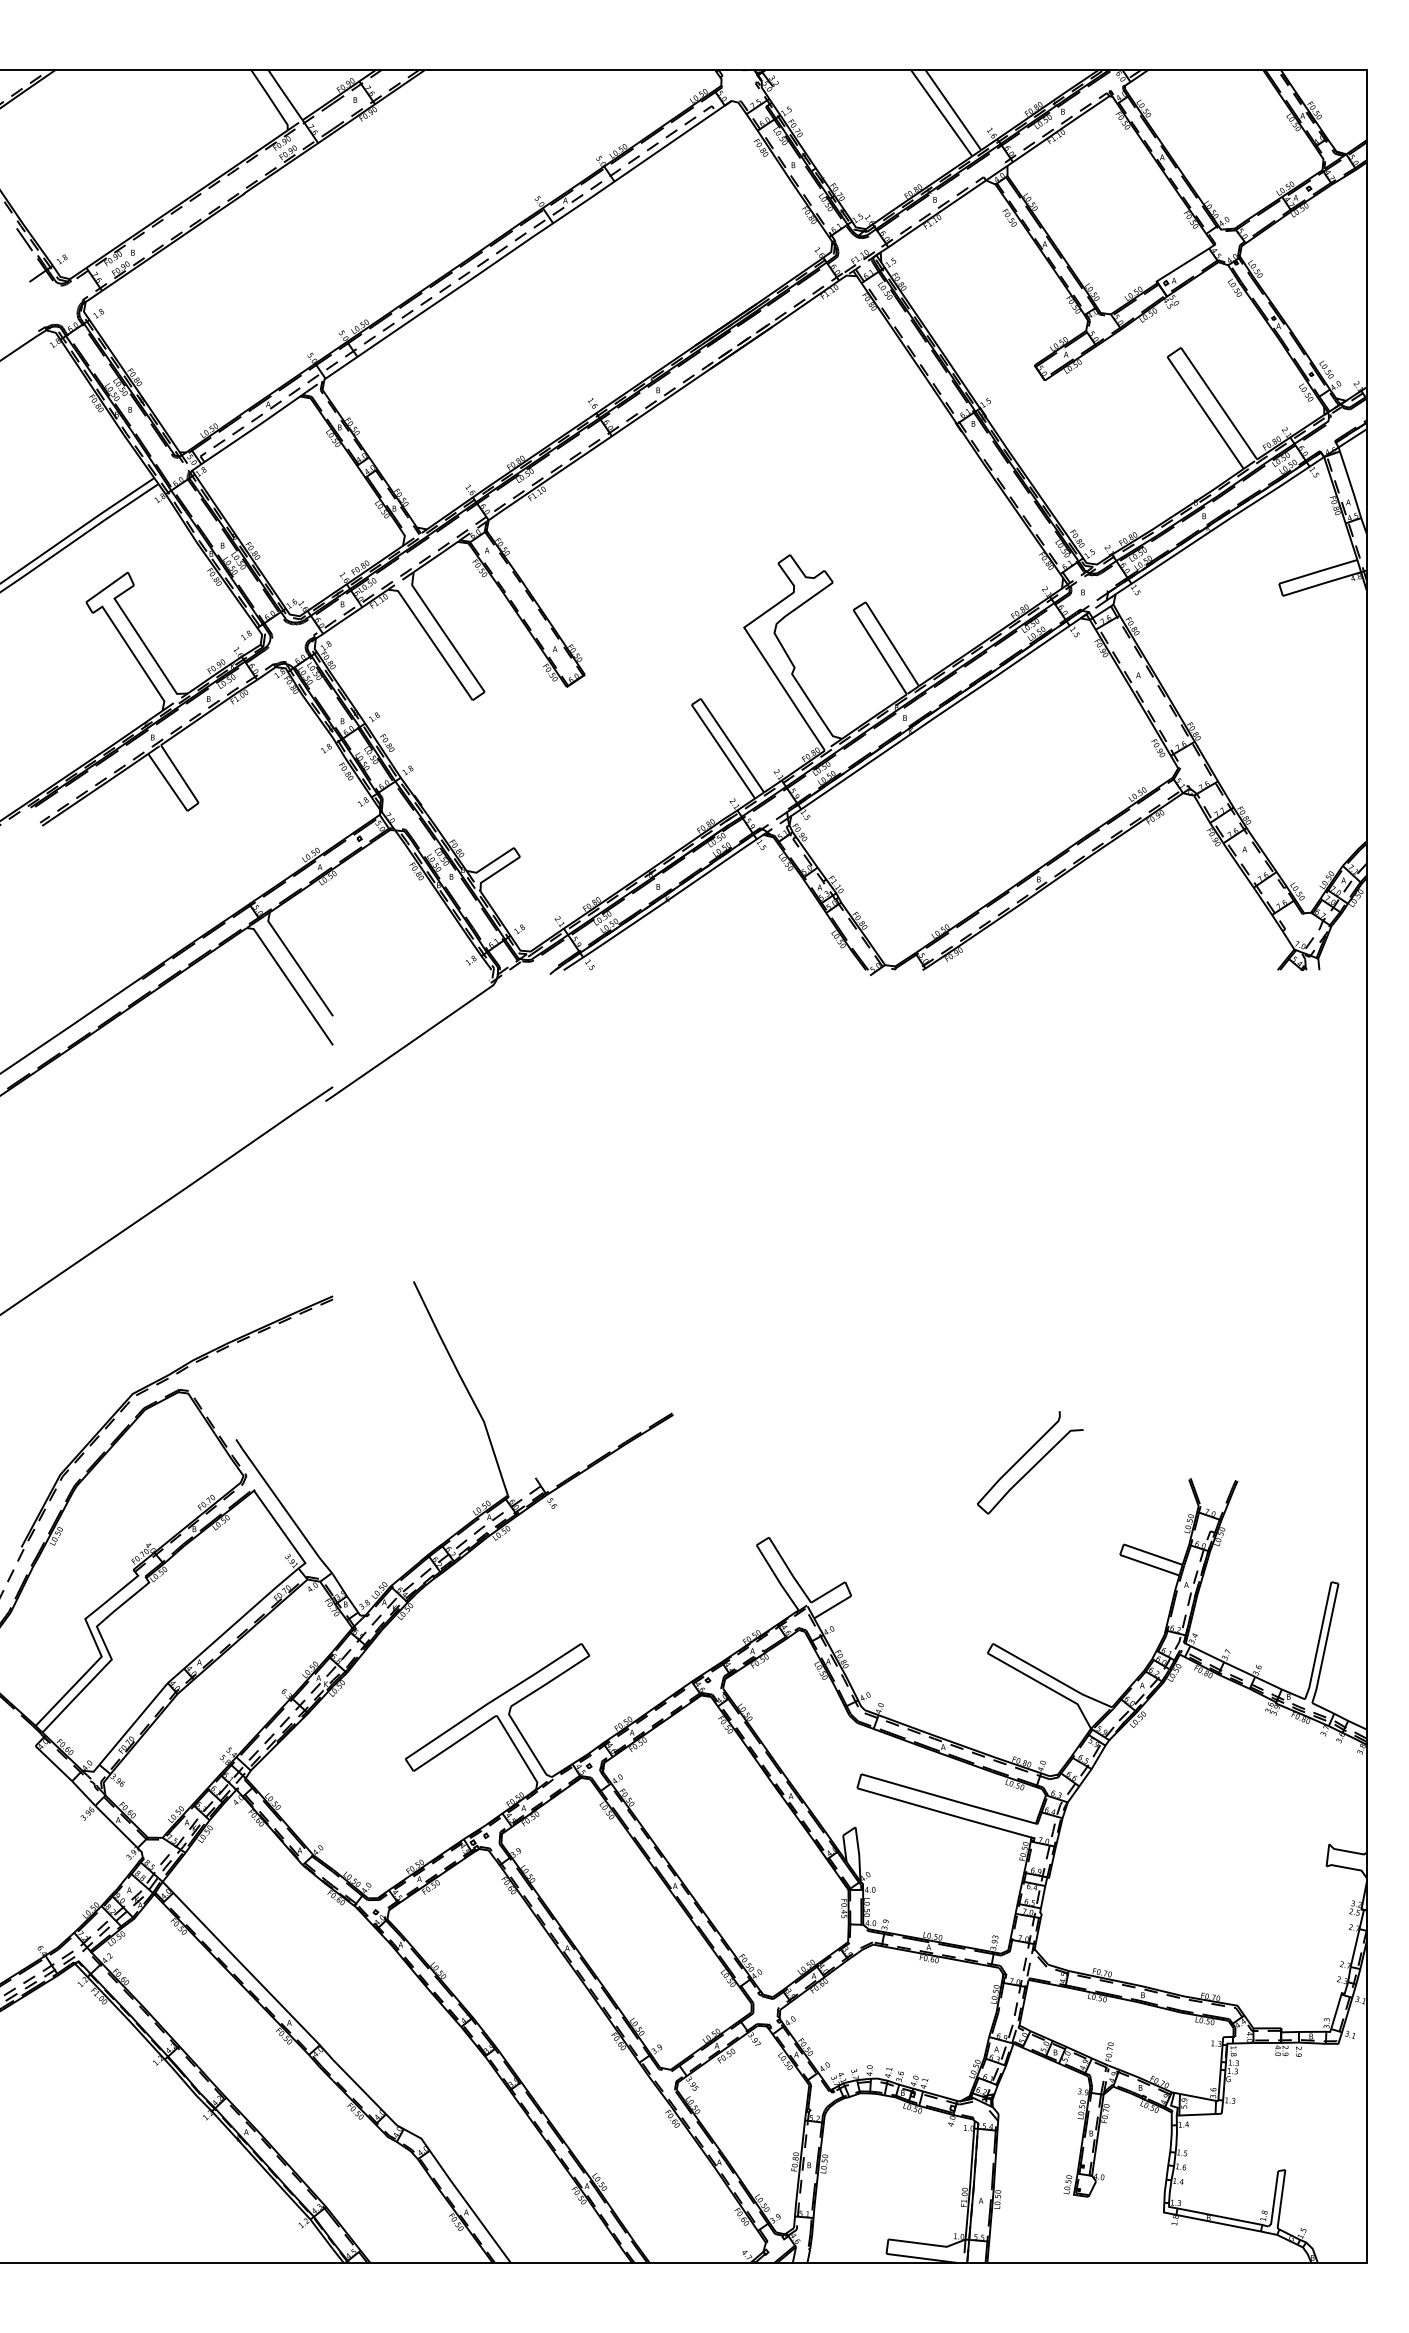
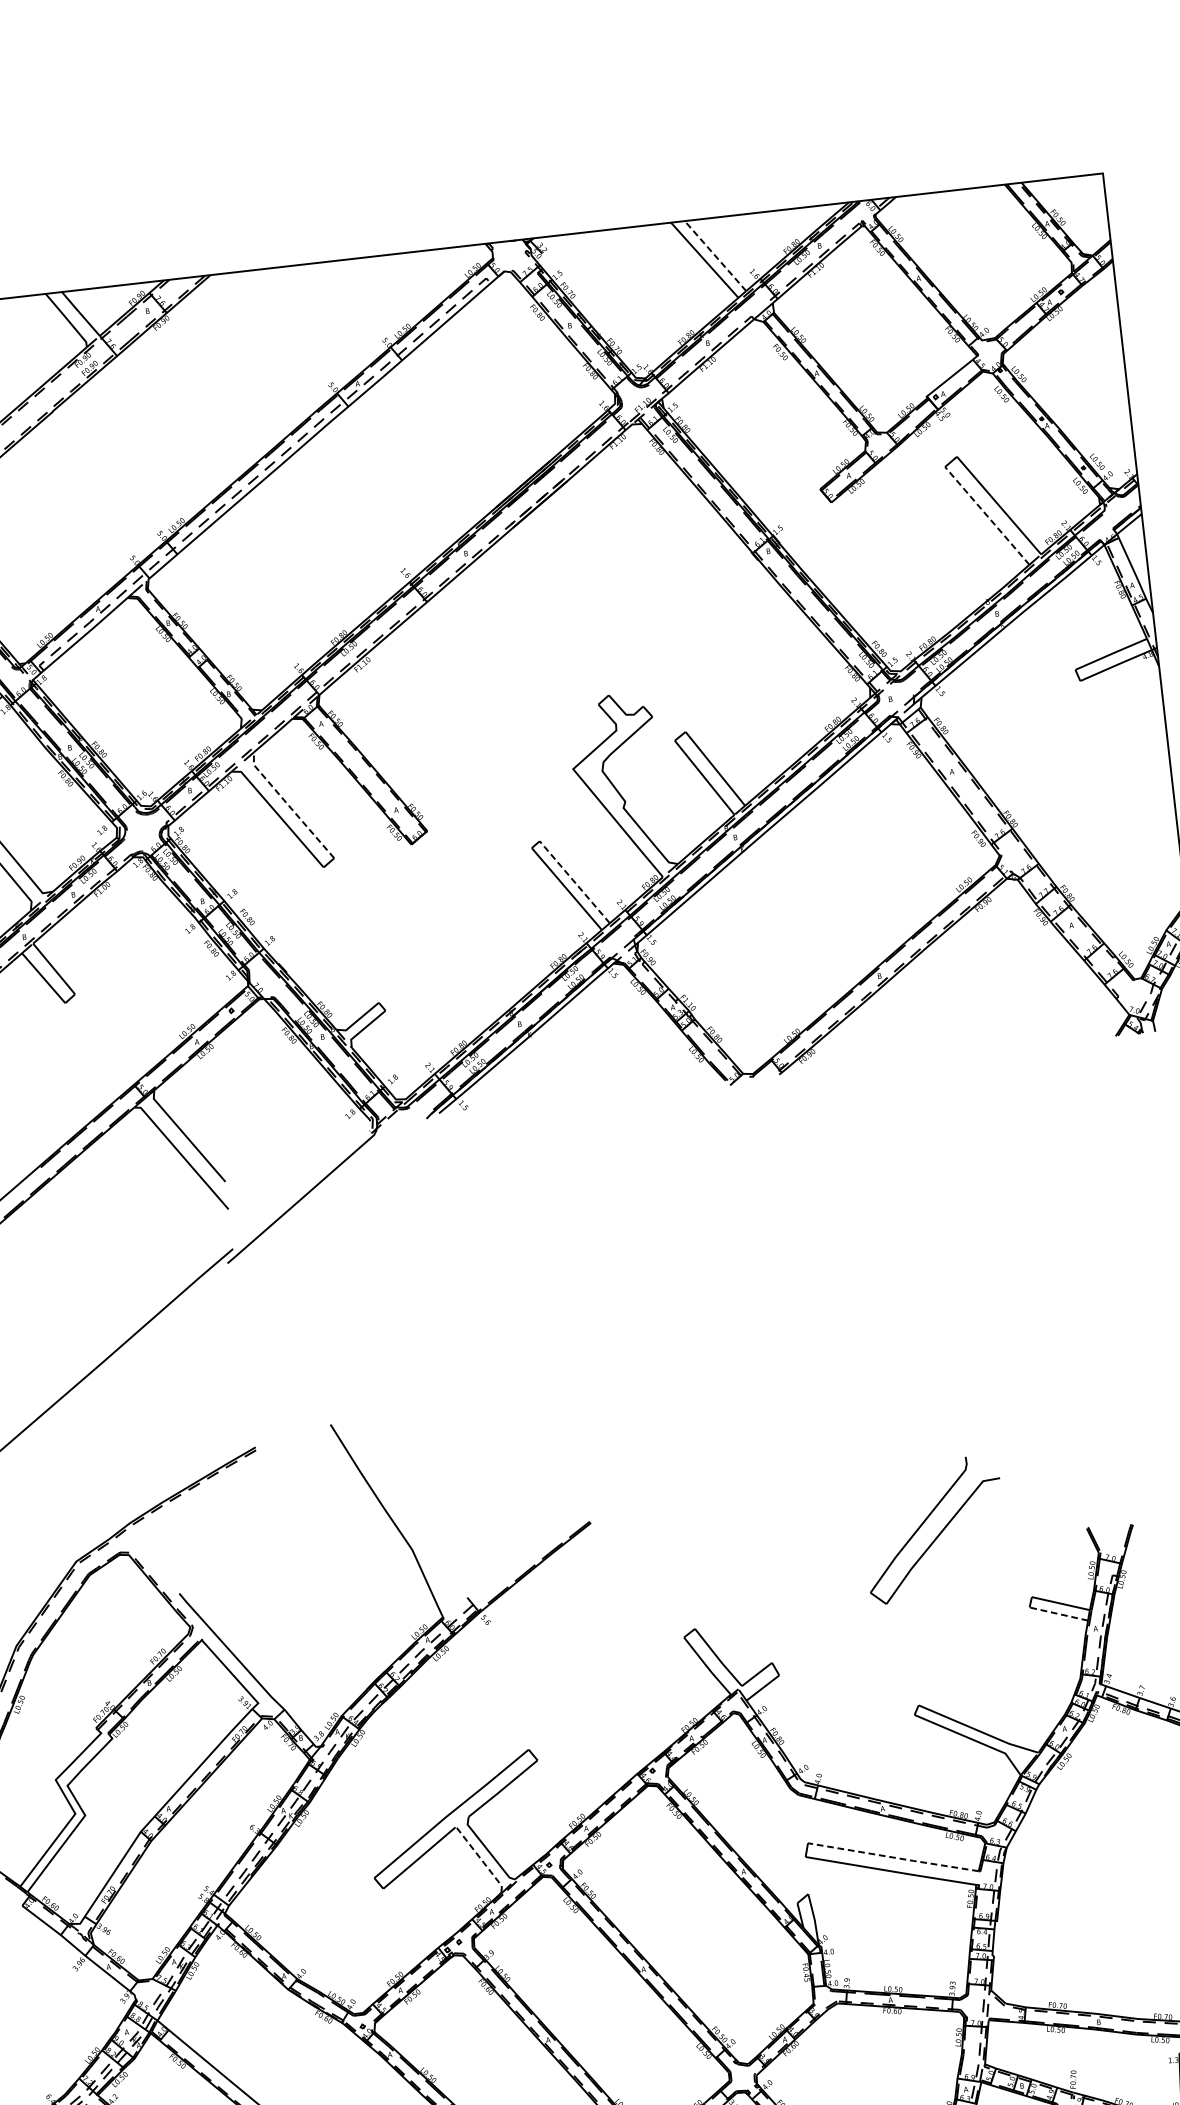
line: (953, 110) -> (715, 256), solid -> dashed
line: (1205, 412) -> (987, 515), solid -> dashed
line: (443, 632) -> (288, 806), solid -> dashed
line: (732, 745) -> (574, 882), solid -> dashed
part: (1030, 1462) -> (934, 1529), size x1.4
line: (1149, 1565) -> (1058, 1614), solid -> dashed
line: (518, 1751) -> (480, 1858), solid -> dashed
line: (949, 1799) -> (894, 1857), solid -> dashed

